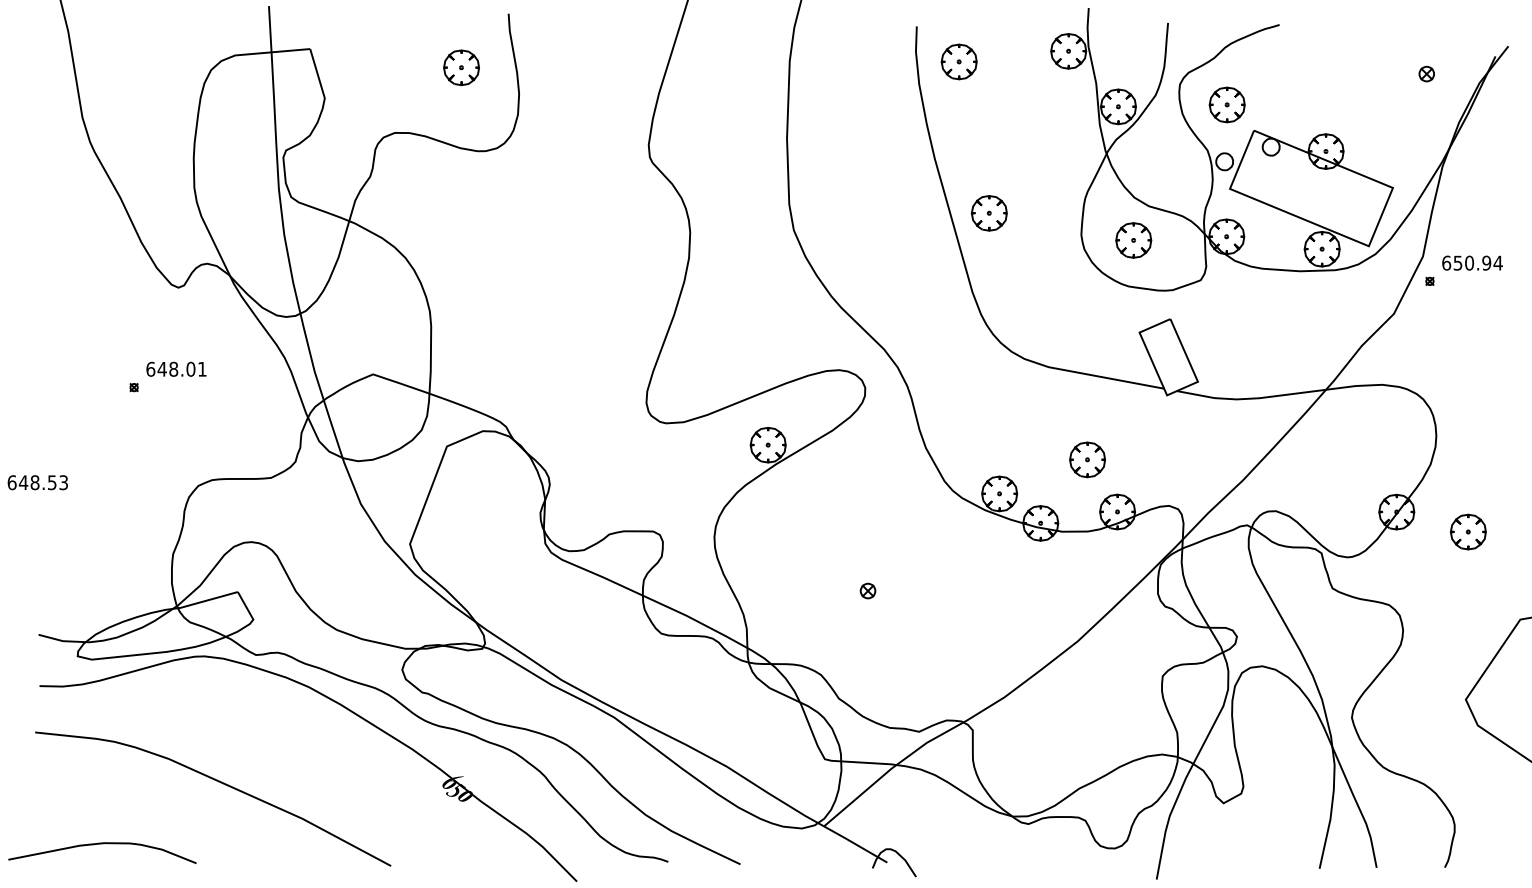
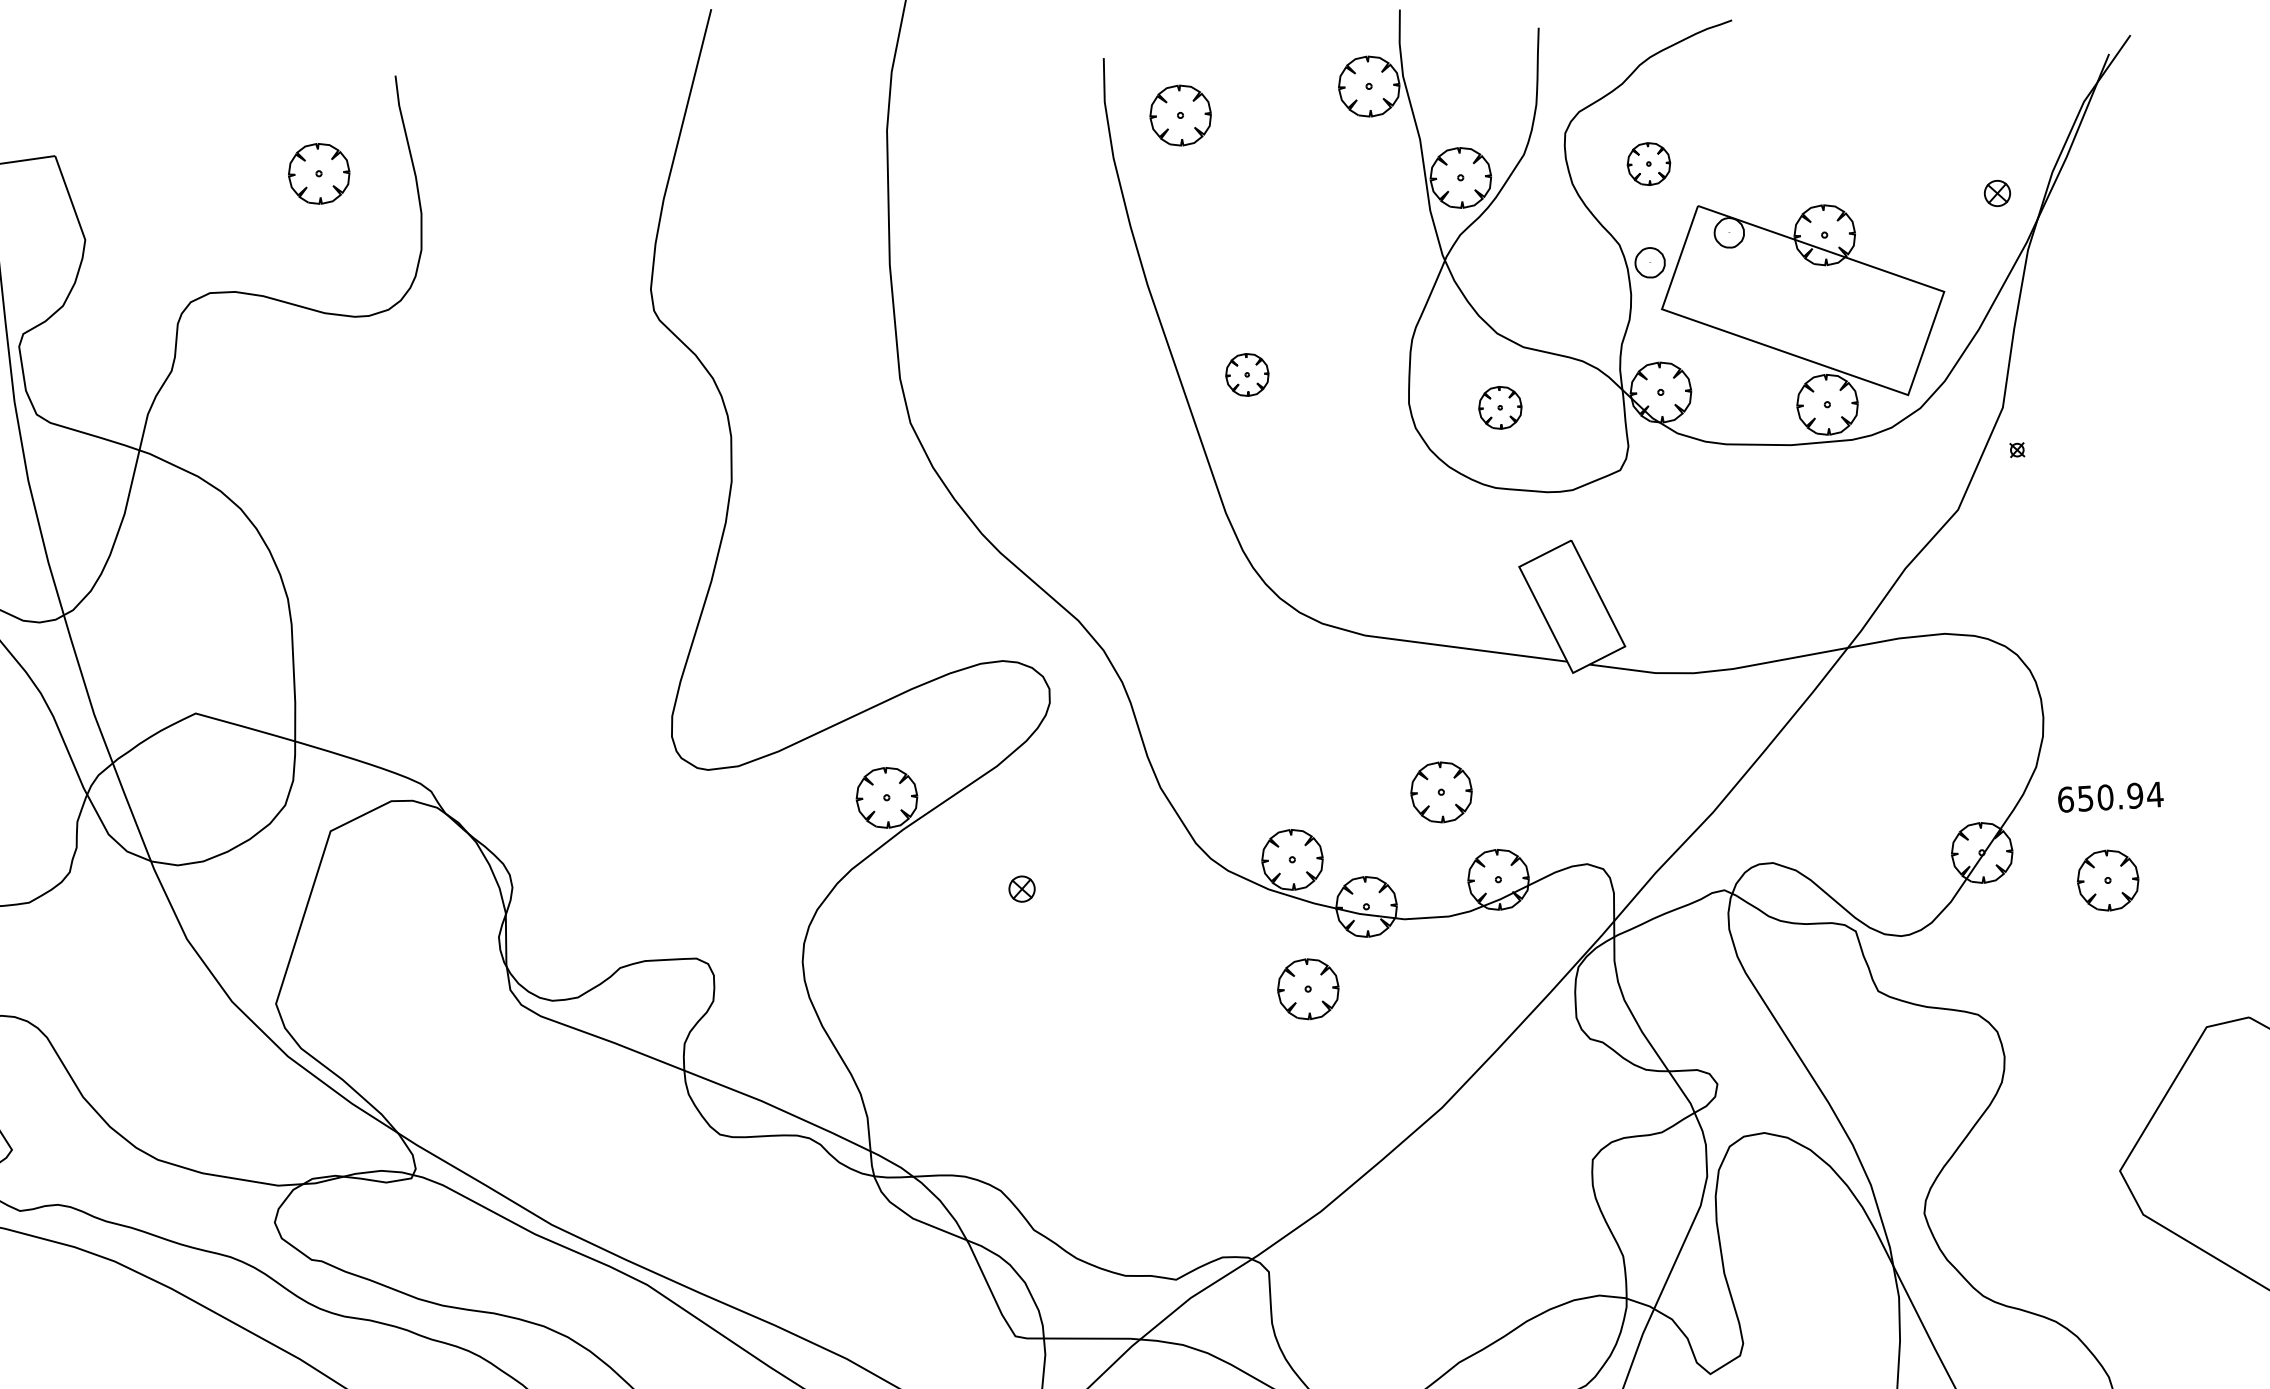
part: (1426, 73) -> (1996, 192), moved
part: (1226, 104) -> (1647, 163), size x0.7
part: (988, 213) -> (1246, 375), size x0.7
part: (1133, 240) -> (1499, 407), size x0.7
text: (1472, 262) -> (2110, 796), moved
part: (1004, 568) -> (1308, 988), added
part: (867, 590) -> (1021, 888), moved

